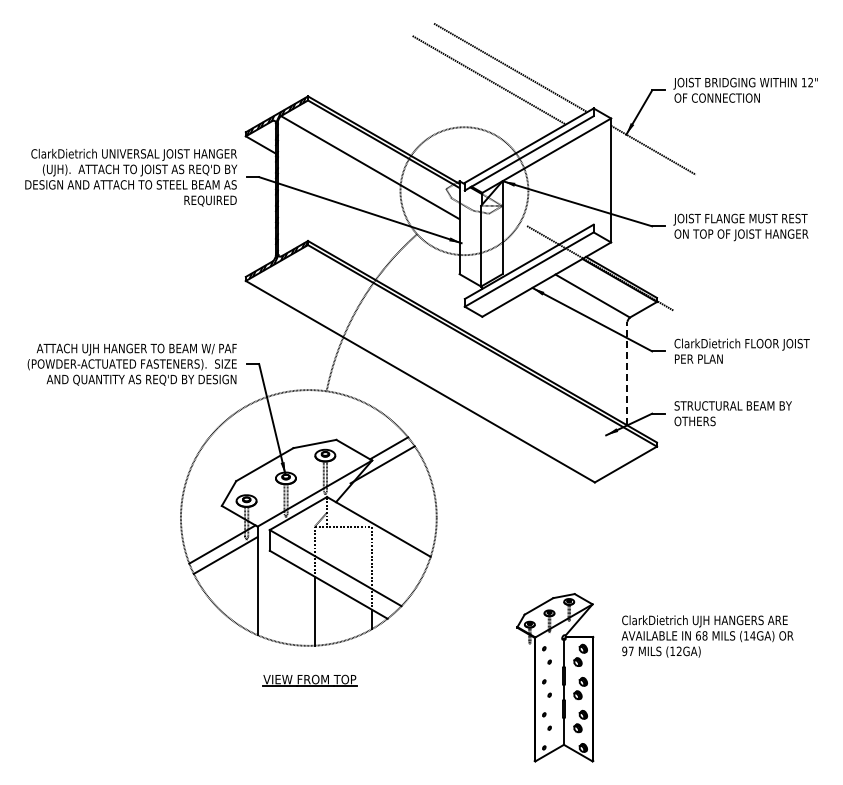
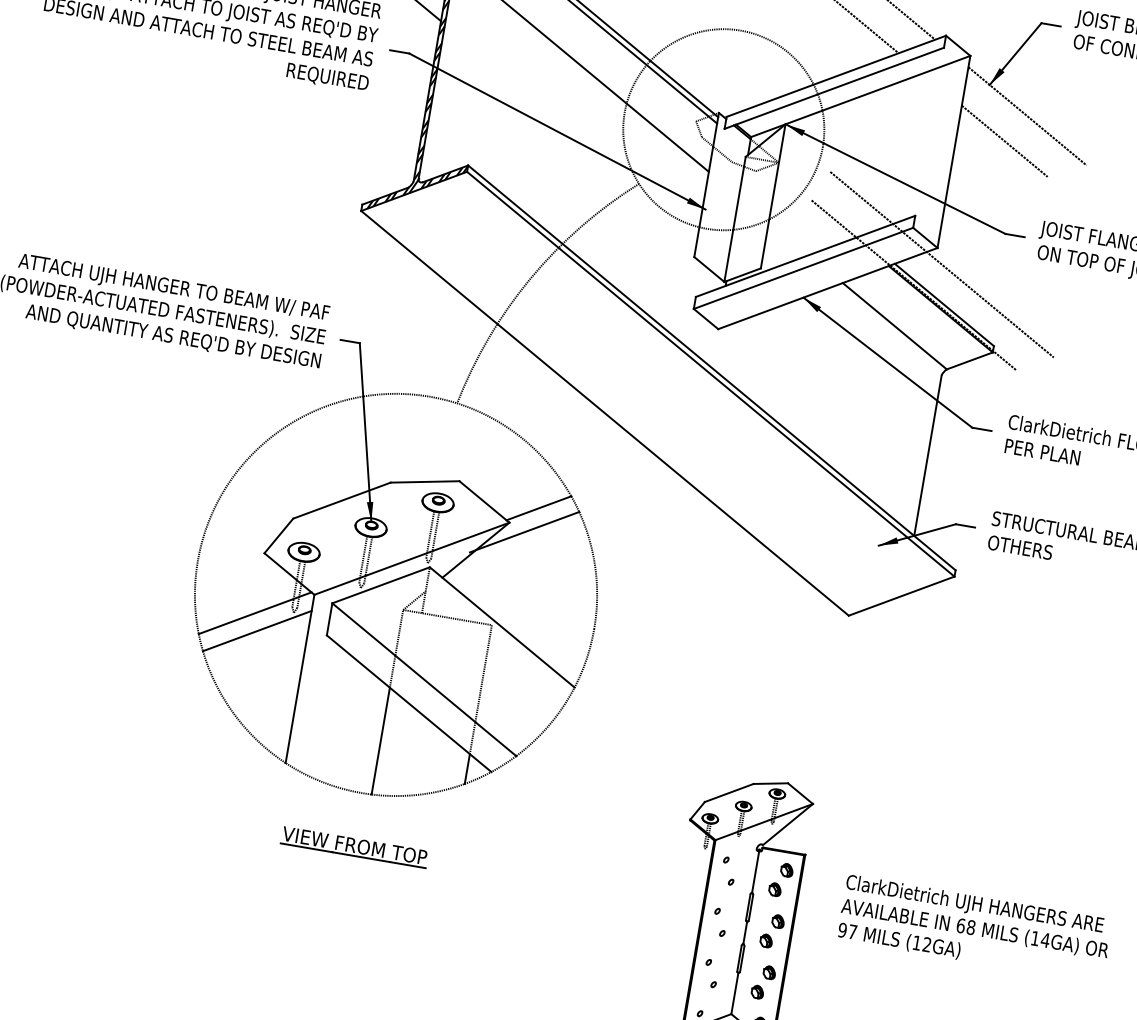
line: (641, 168) -> (1004, 141), added
line: (615, 252) -> (941, 264), added
line: (627, 373) -> (928, 455), dashed -> solid
text: (707, 636) -> (974, 929), moved

